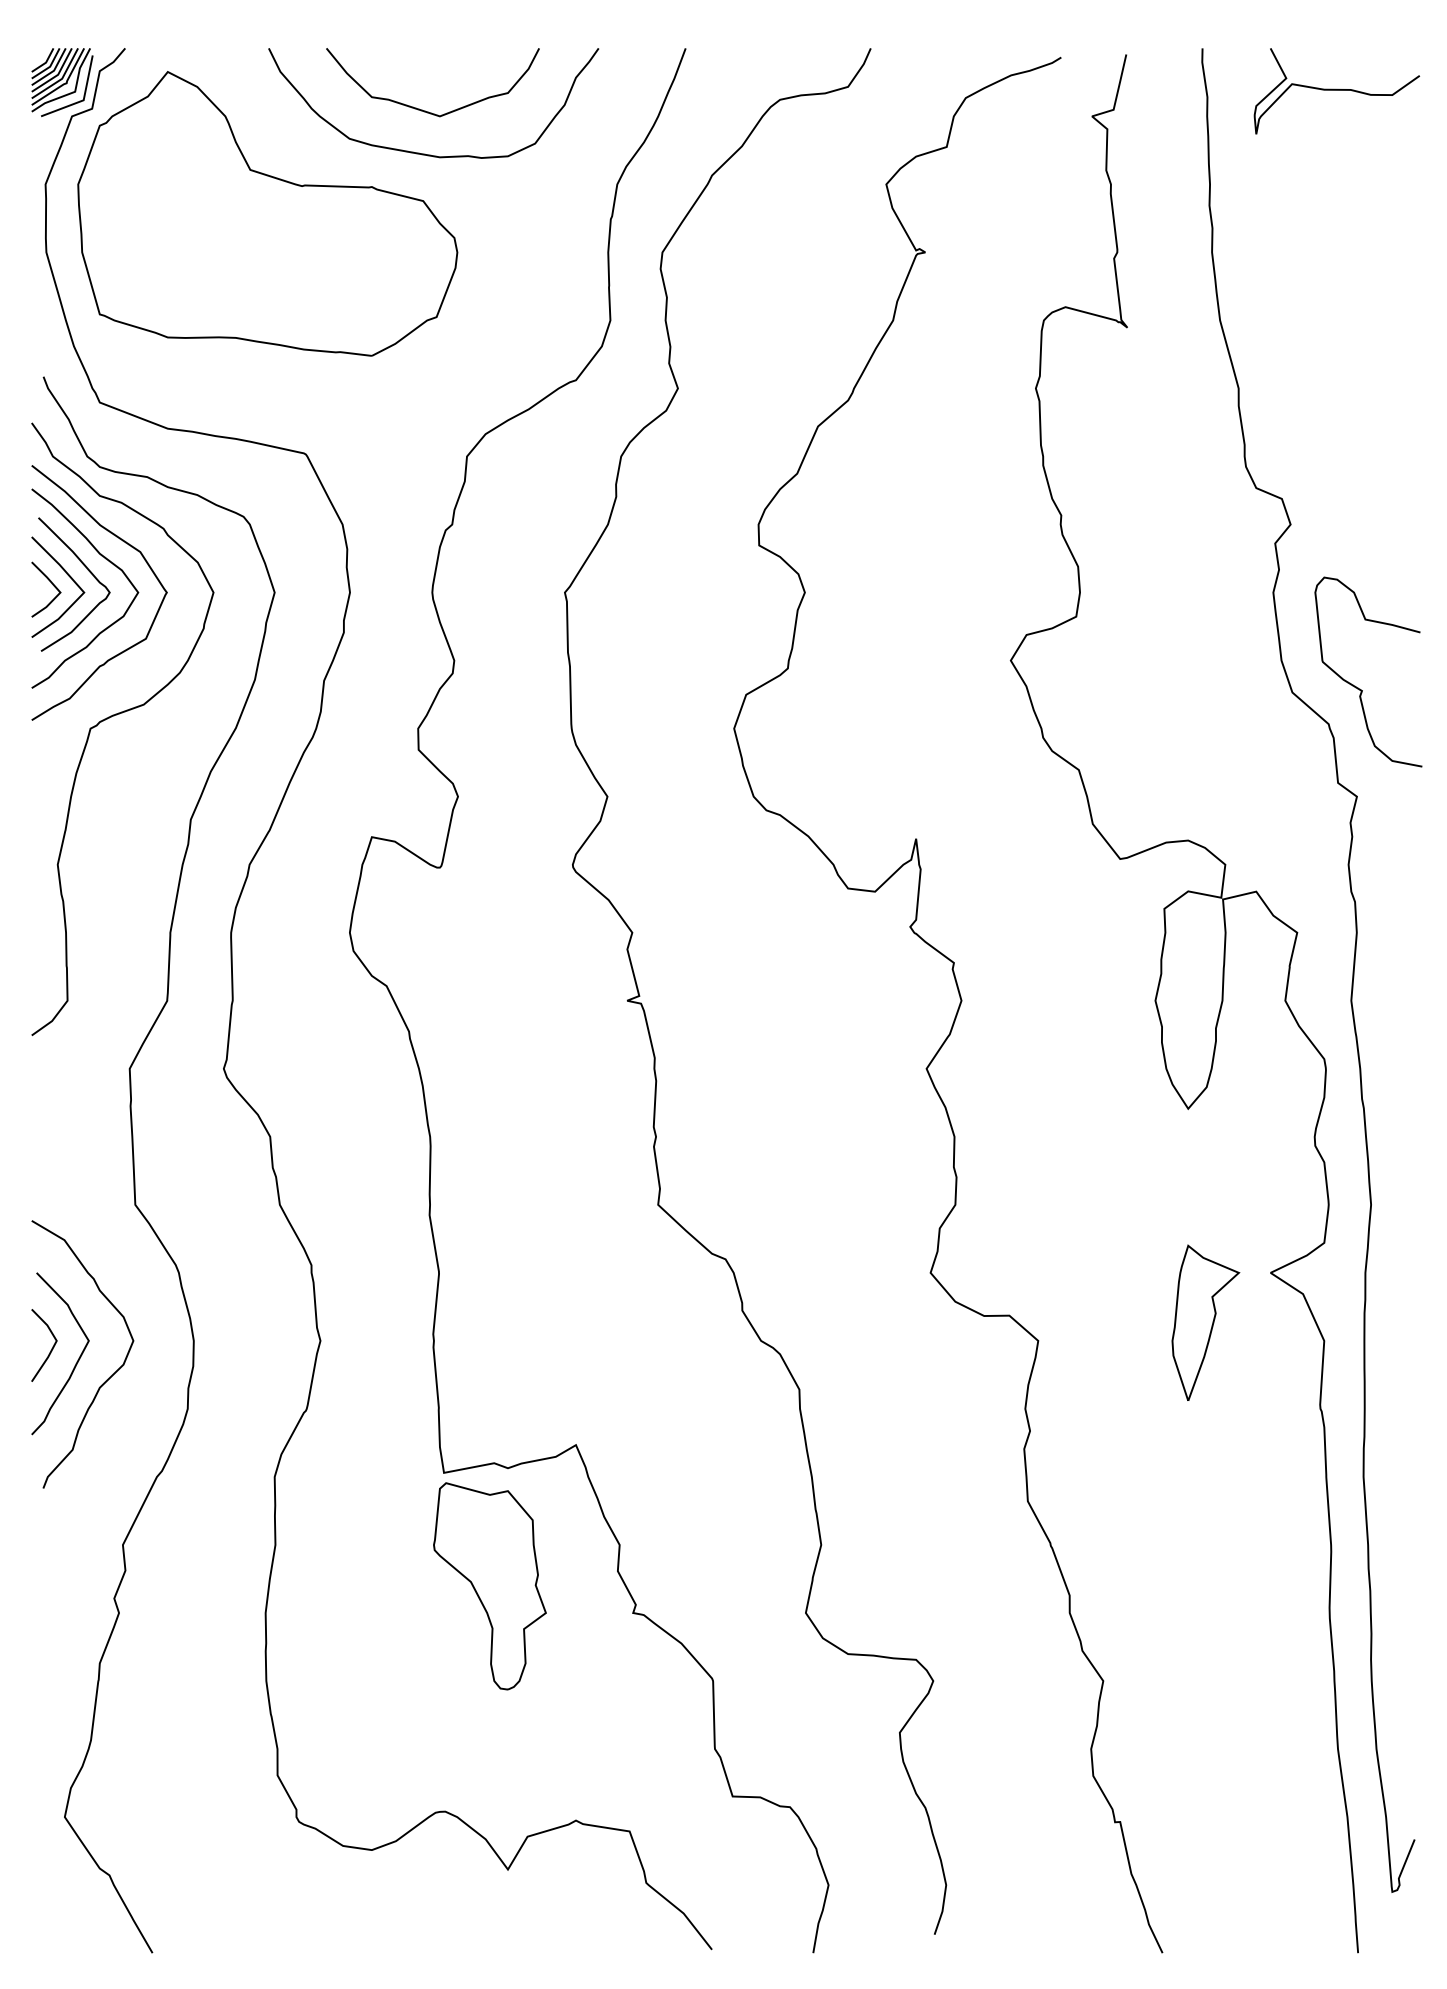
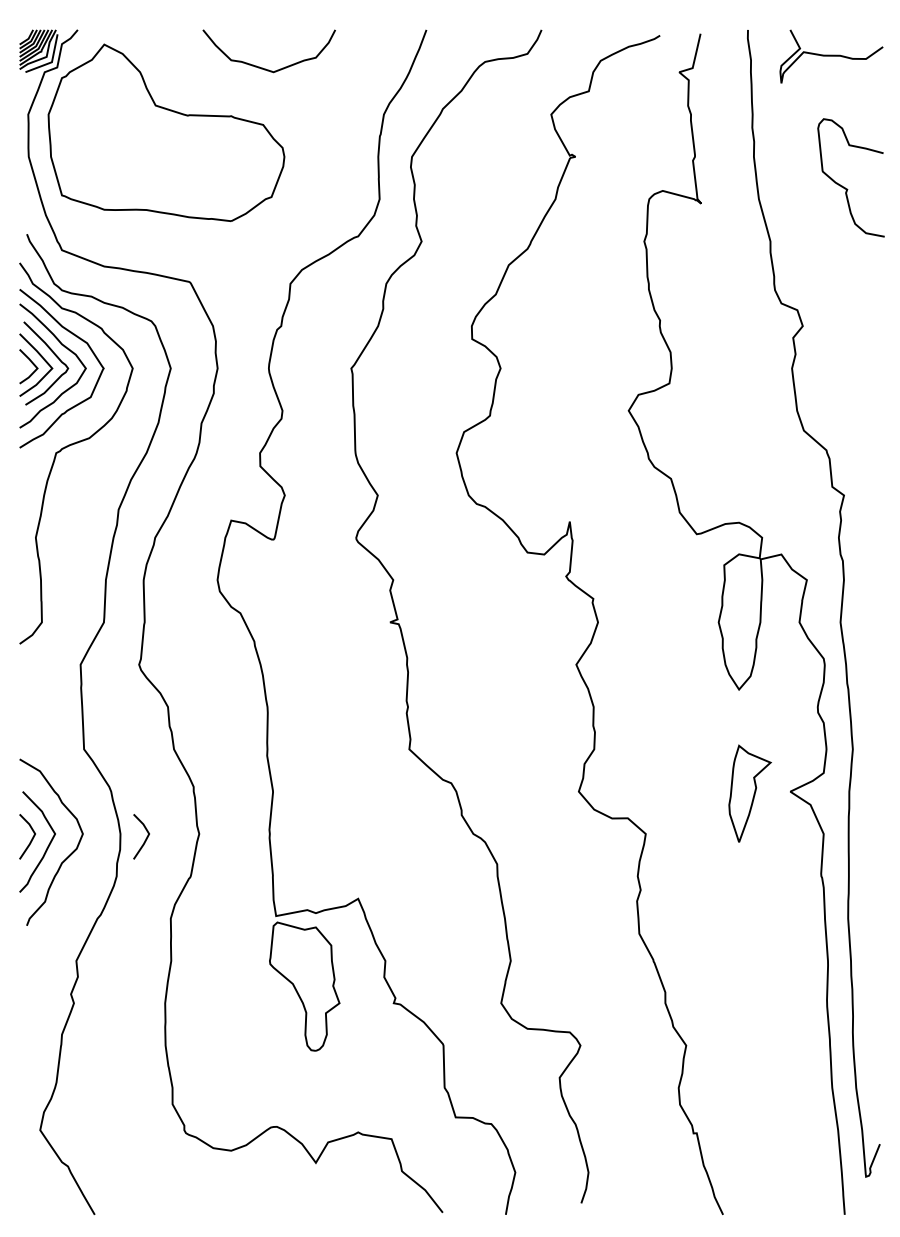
curve: (422, 152) -> (262, 94), removed
curve: (1357, 685) -> (844, 186), moved
part: (1204, 1322) -> (749, 793), moved
line: (234, 1348) -> (145, 838), added

